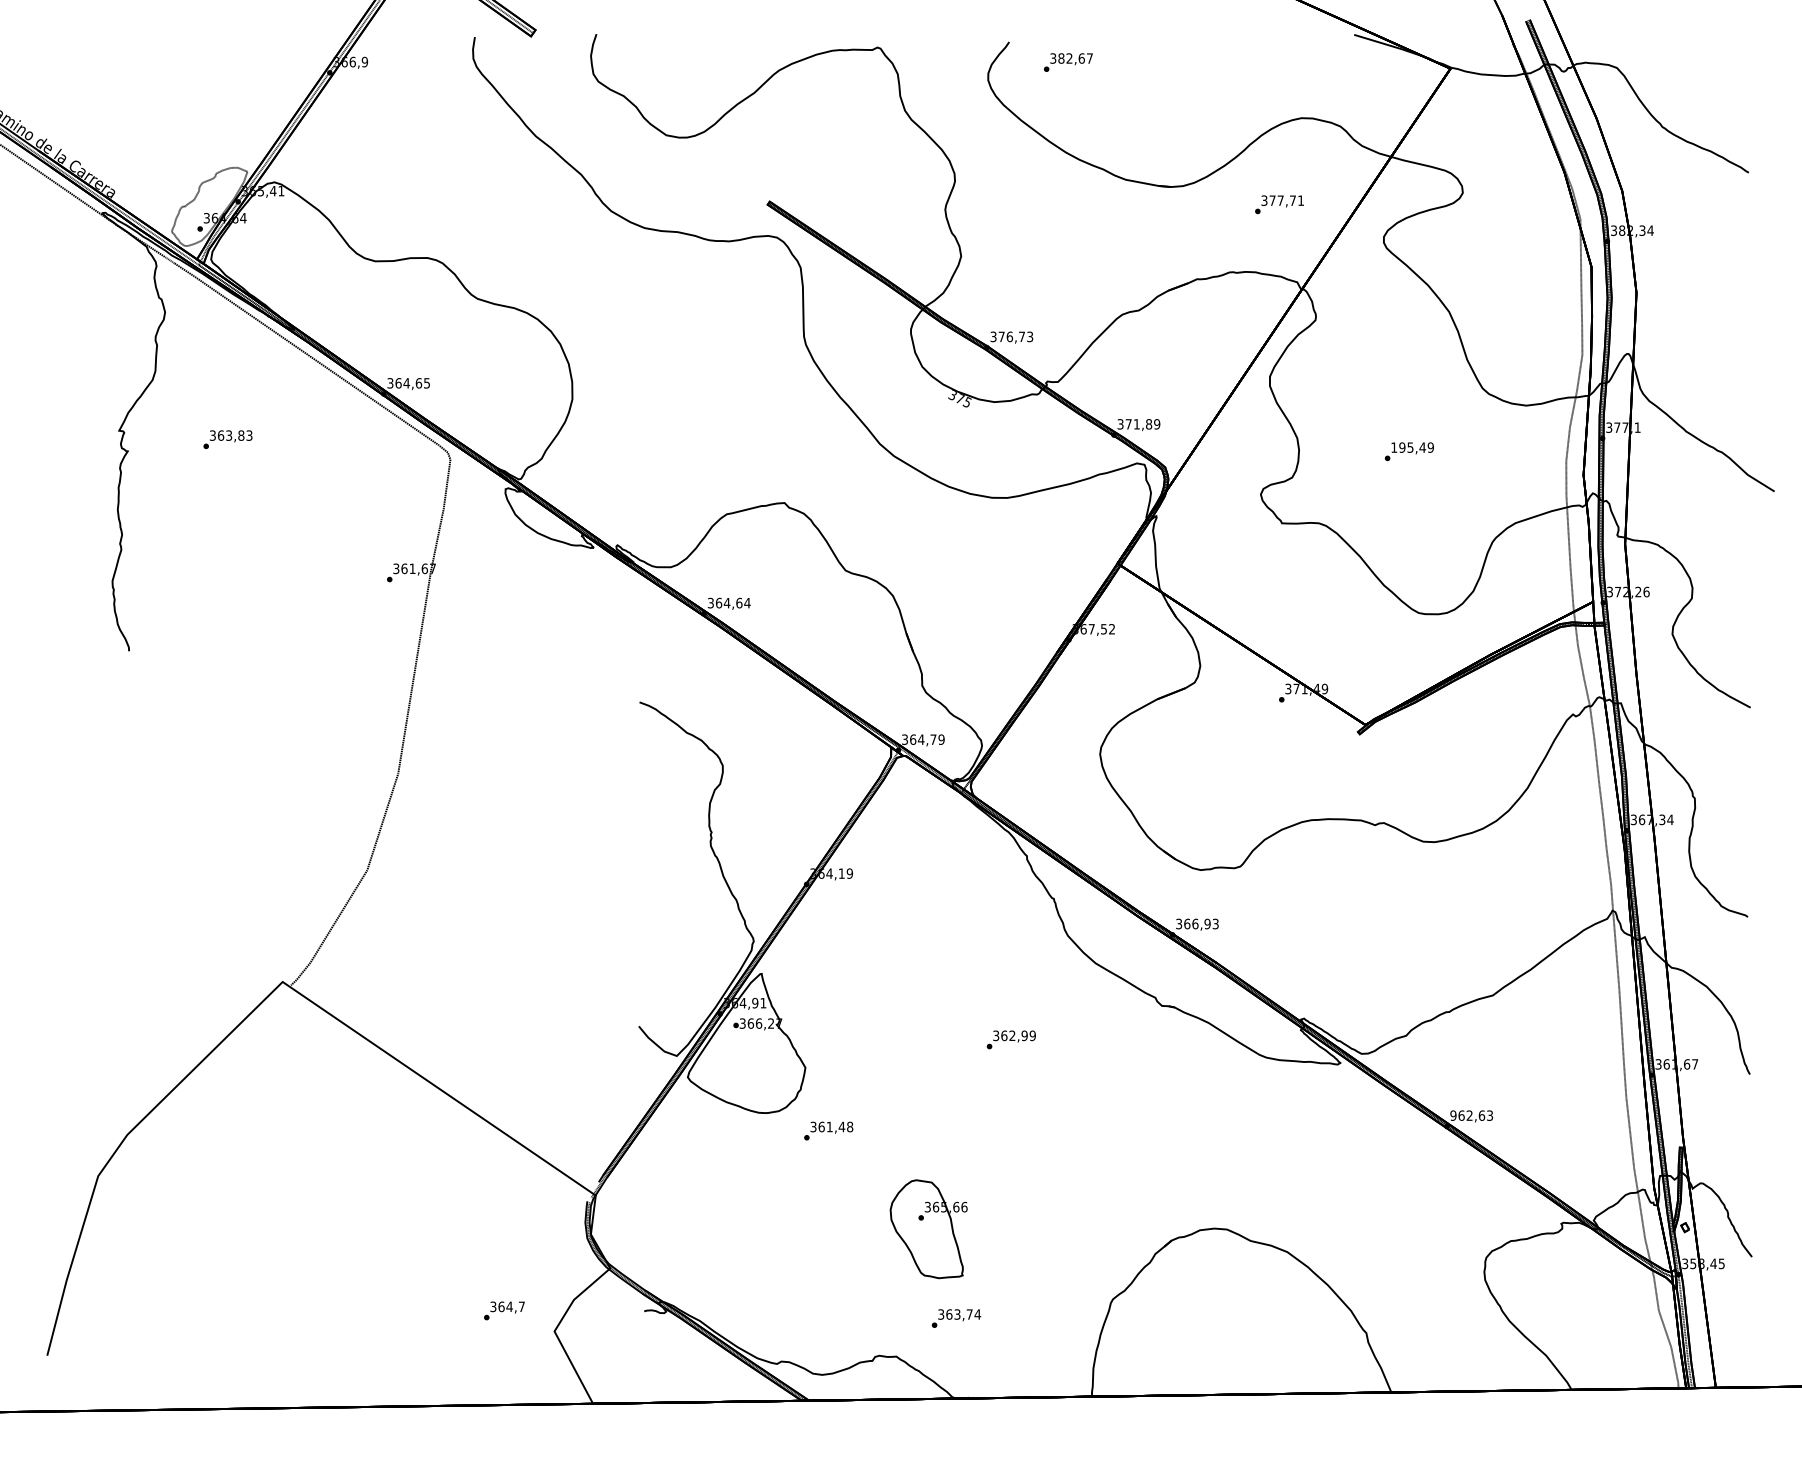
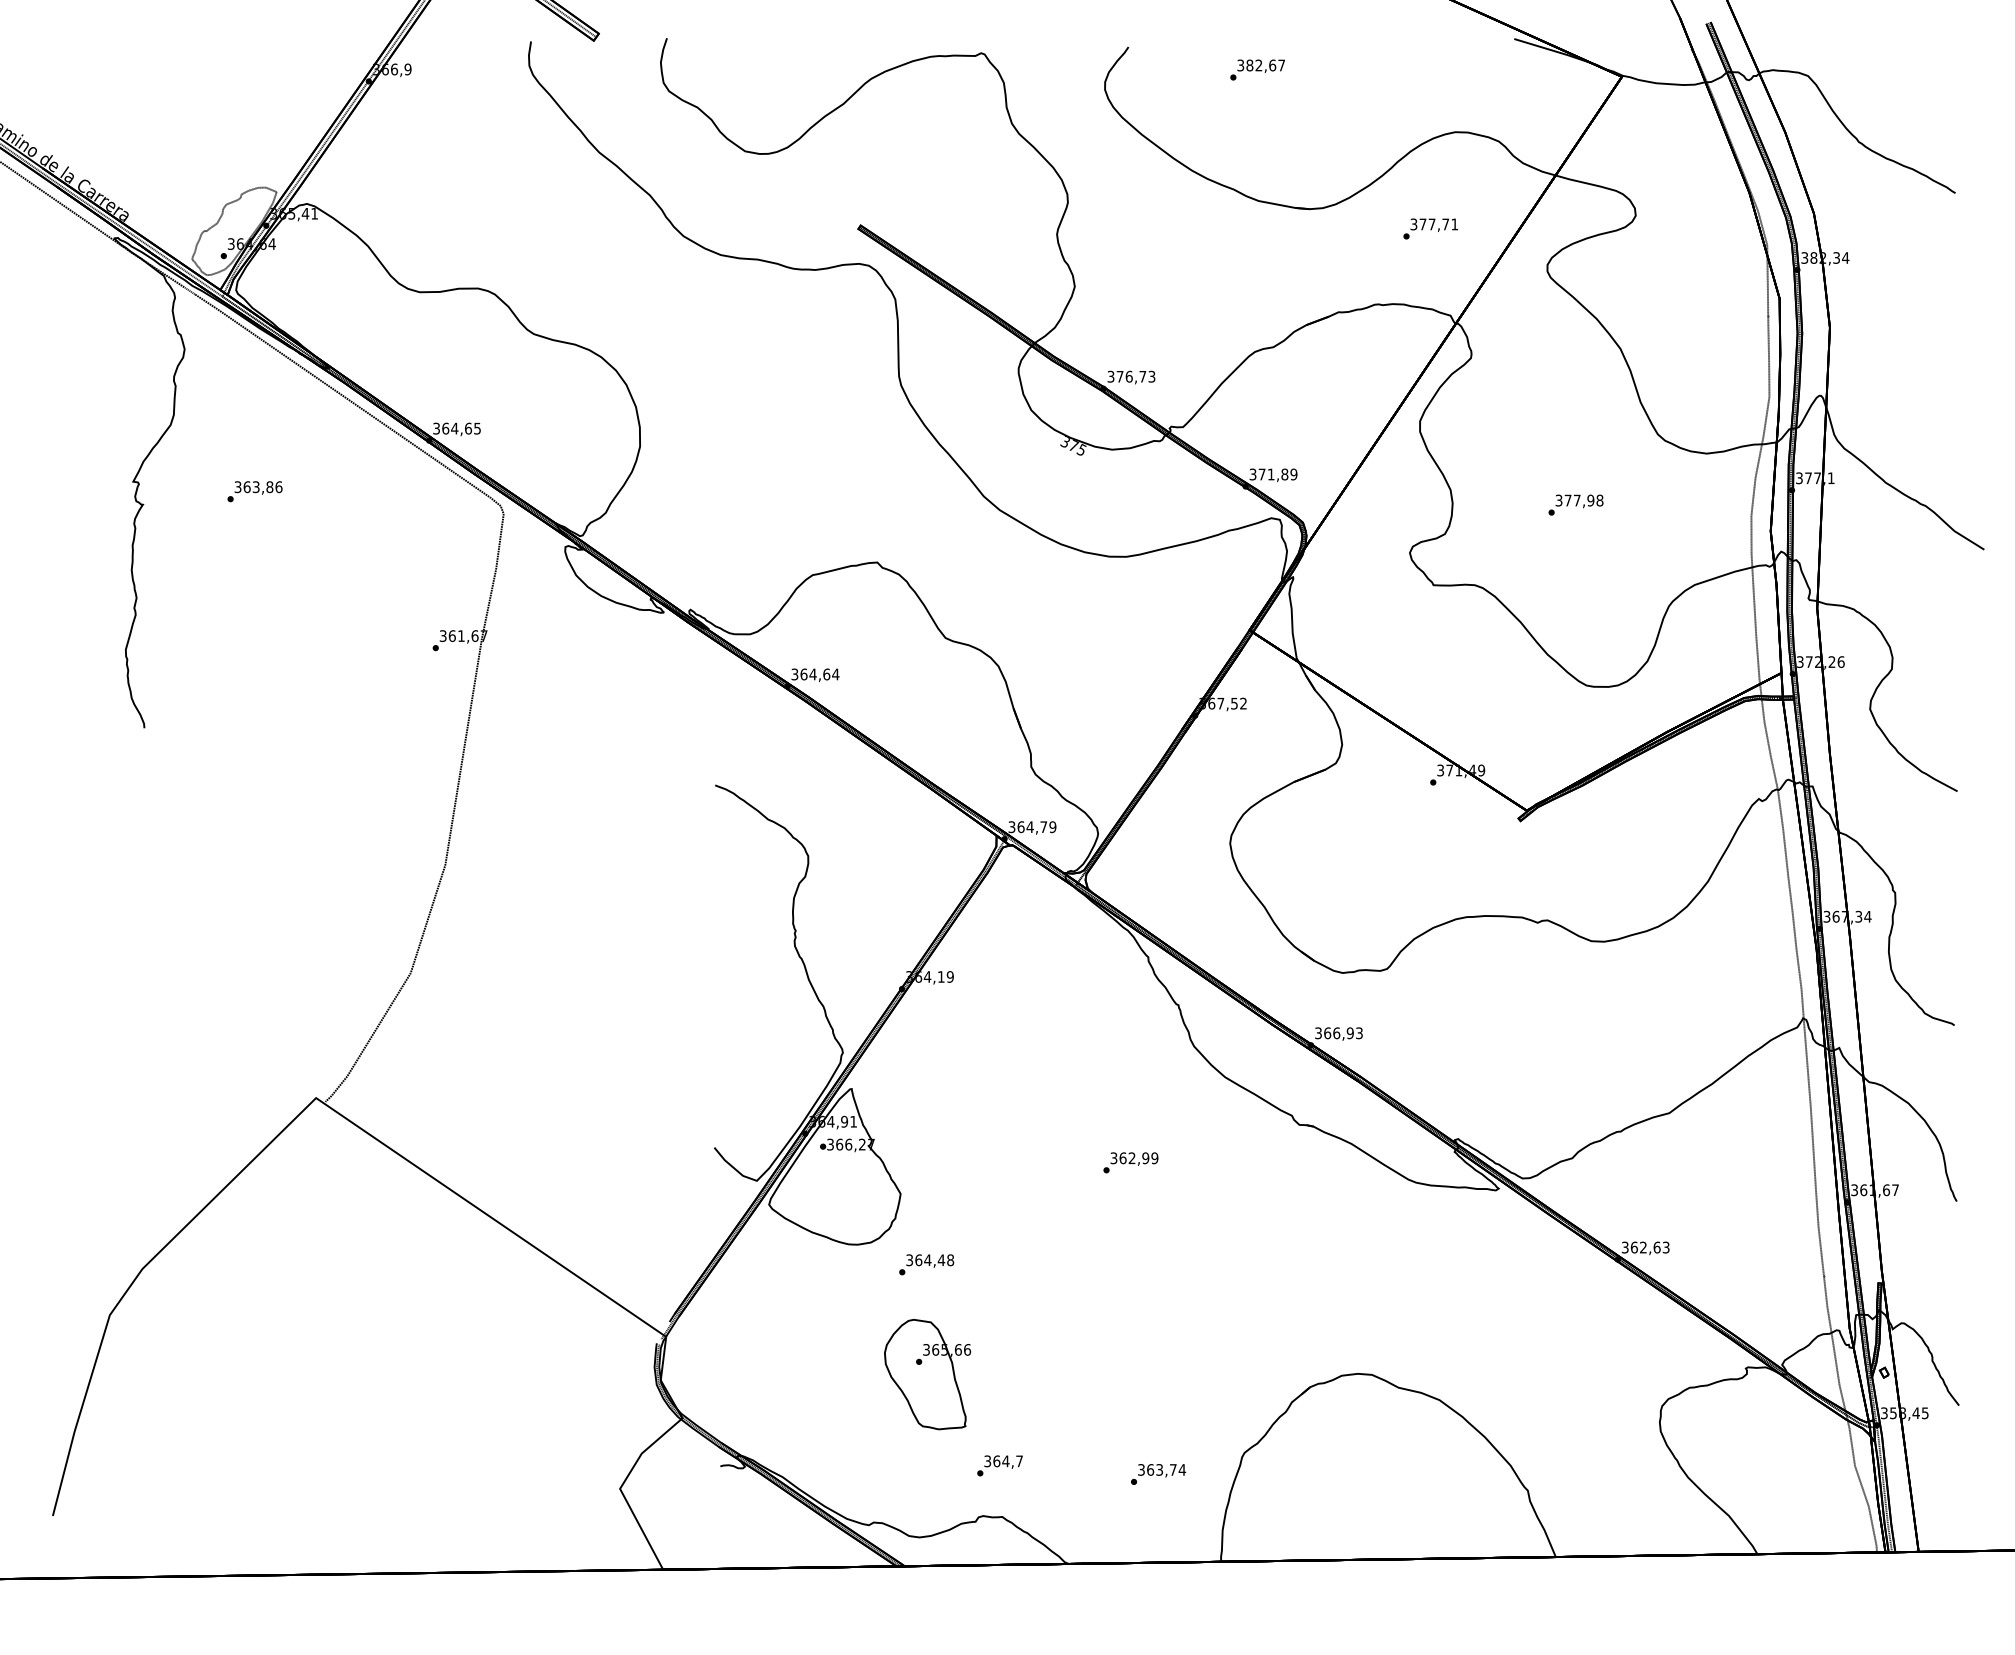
text: (1068, 62) -> (1257, 69), moved
text: (249, 435) -> (278, 487), 363,83 -> 363,86
text: (1412, 447) -> (1579, 500), 195,49 -> 377,98
text: (1452, 1115) -> (1624, 1247), 962,63 -> 362,63
text: (829, 1126) -> (927, 1259), 361,48 -> 364,48
part: (928, 1229) -> (927, 1374), moved
text: (503, 1310) -> (999, 1465), moved
text: (956, 1318) -> (1158, 1474), moved

